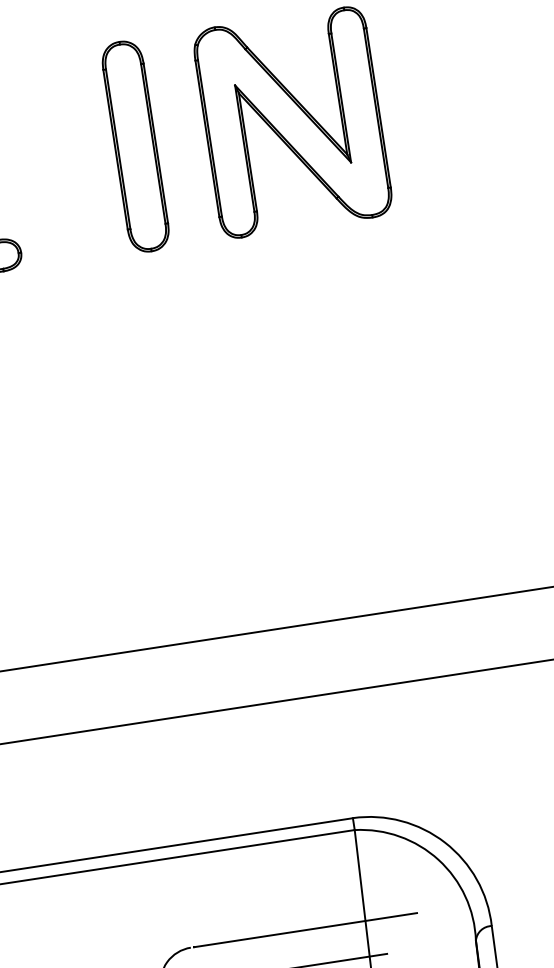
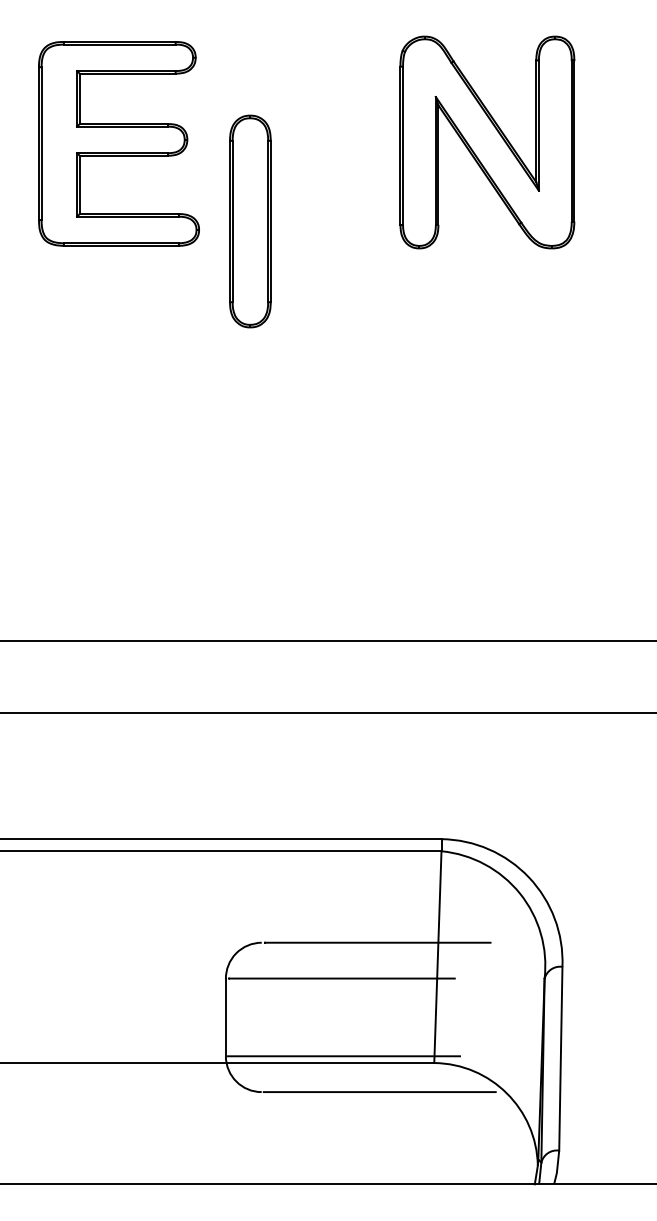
part: (135, 146) -> (250, 221), moved

